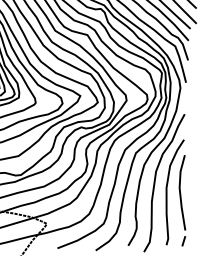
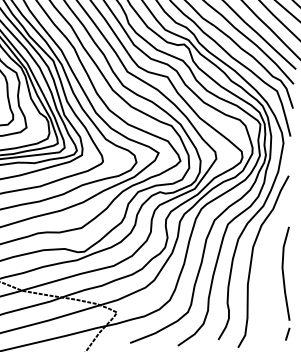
curve: (167, 192) -> (267, 273), removed

